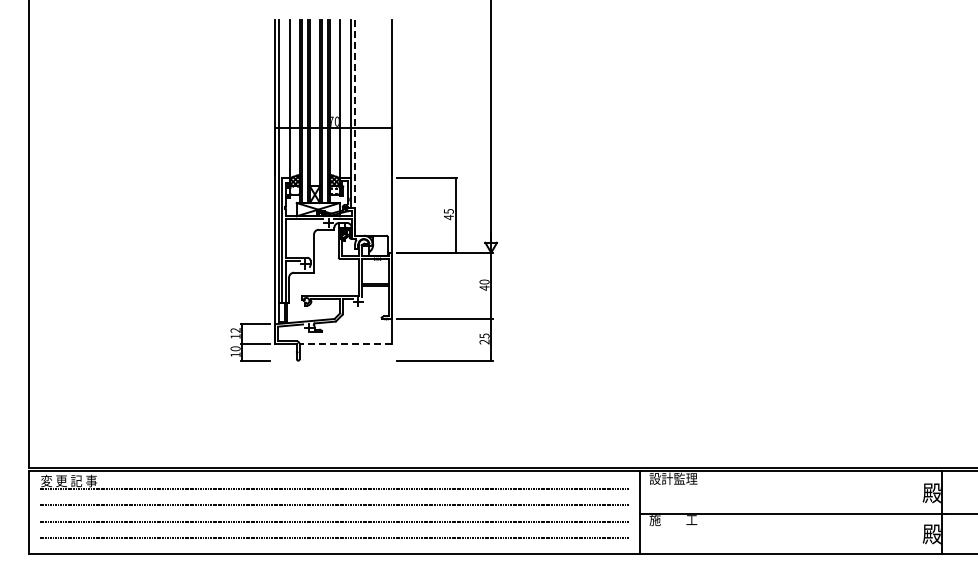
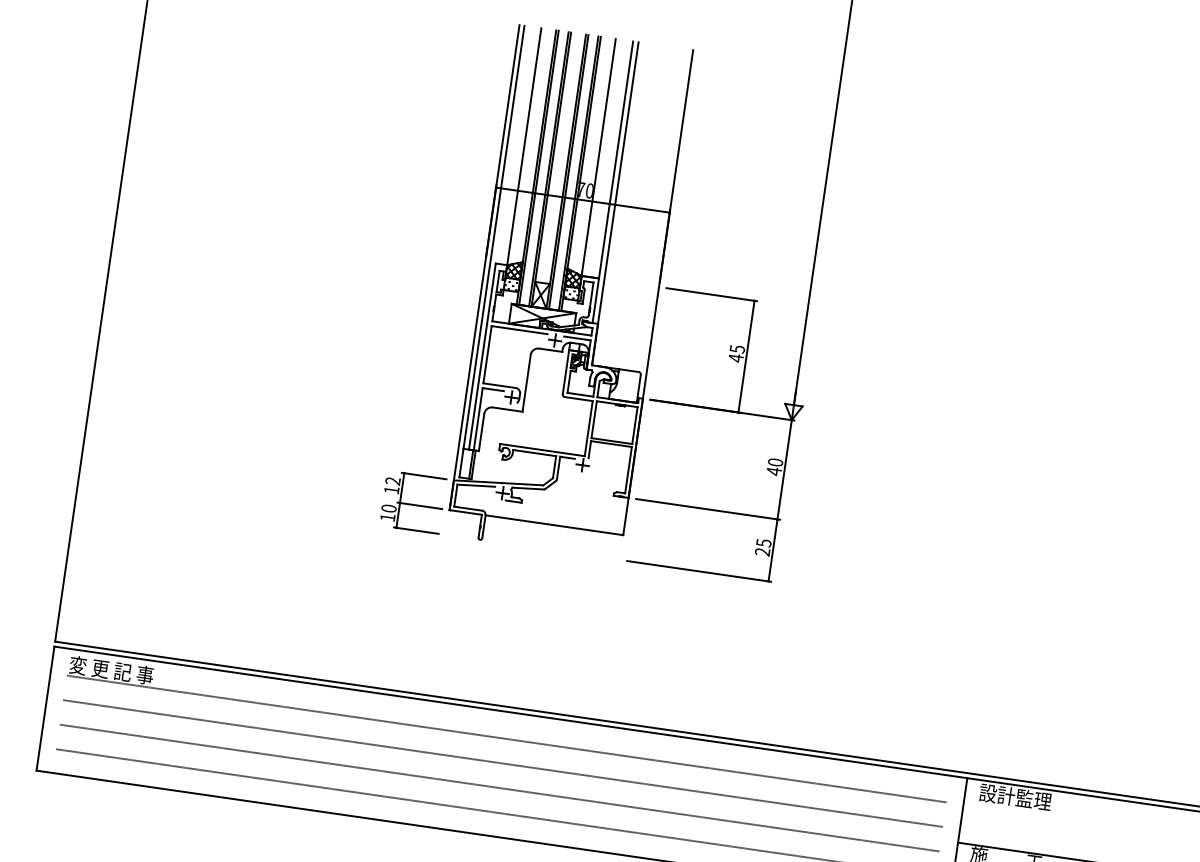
line: (355, 127) -> (615, 203), dashed -> solid
line: (345, 344) -> (554, 525), dashed -> solid

